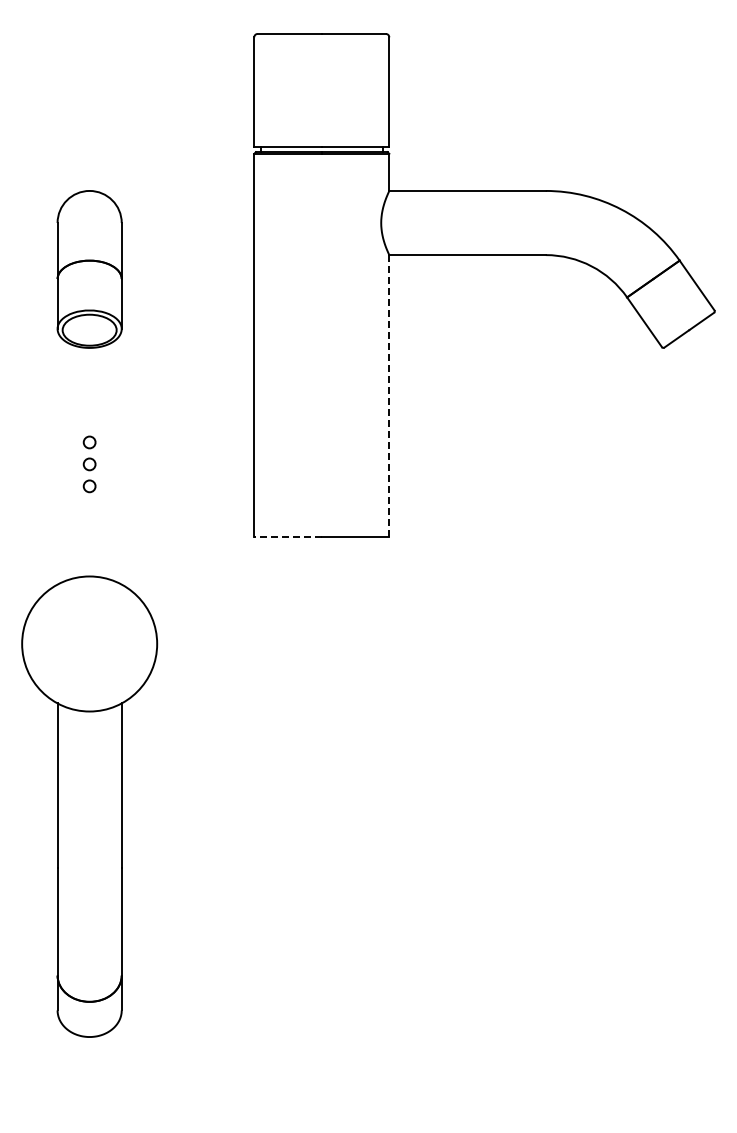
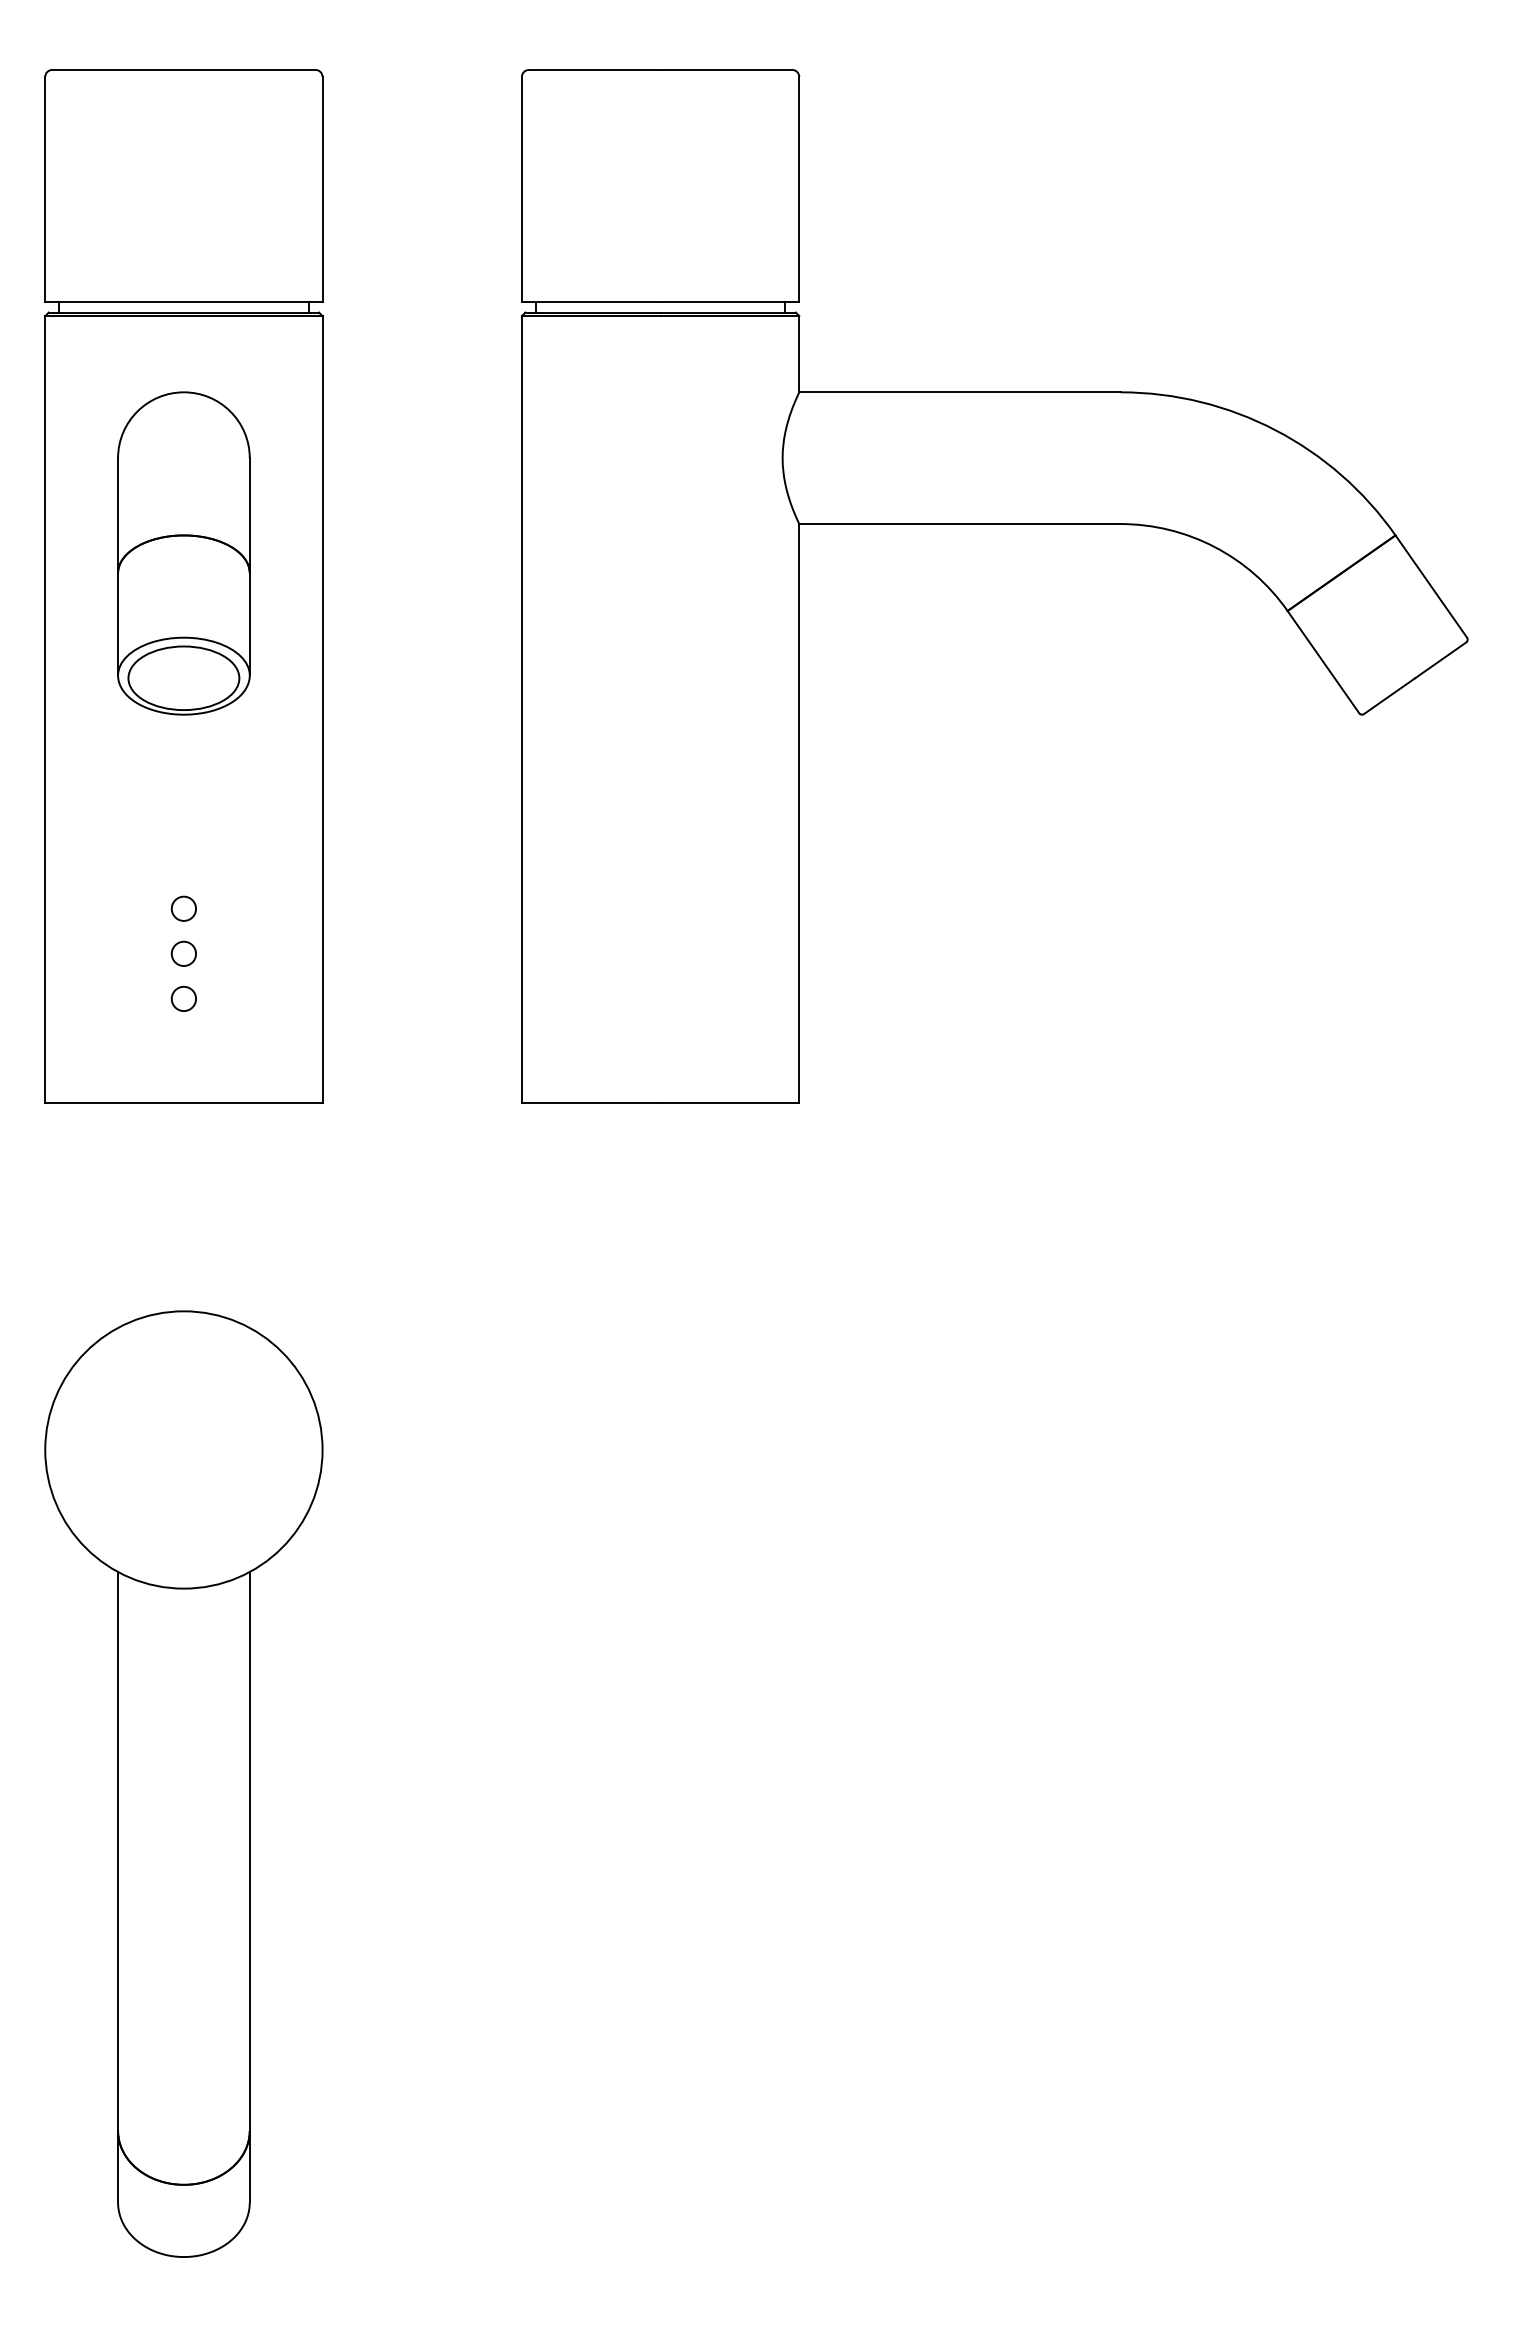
part: (89, 285) -> (183, 586), added
line: (389, 396) -> (799, 814), dashed -> solid
line: (288, 537) -> (592, 1103), dashed -> solid
part: (89, 806) -> (183, 1783), moved

